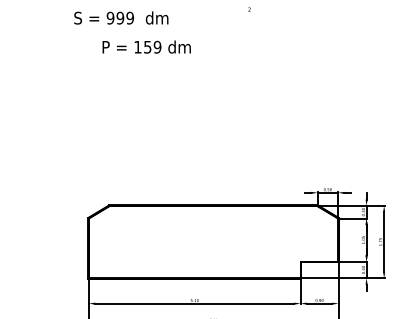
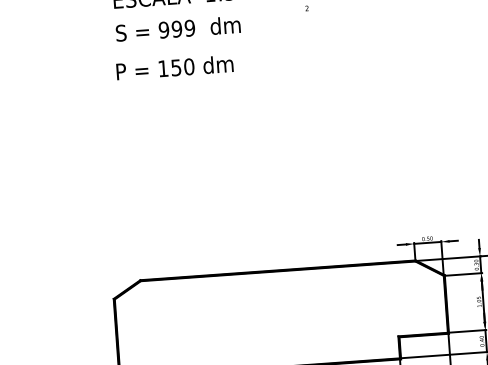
text: (121, 17) -> (178, 28), moved
text: (157, 47) -> (189, 67), 159 -> 150

